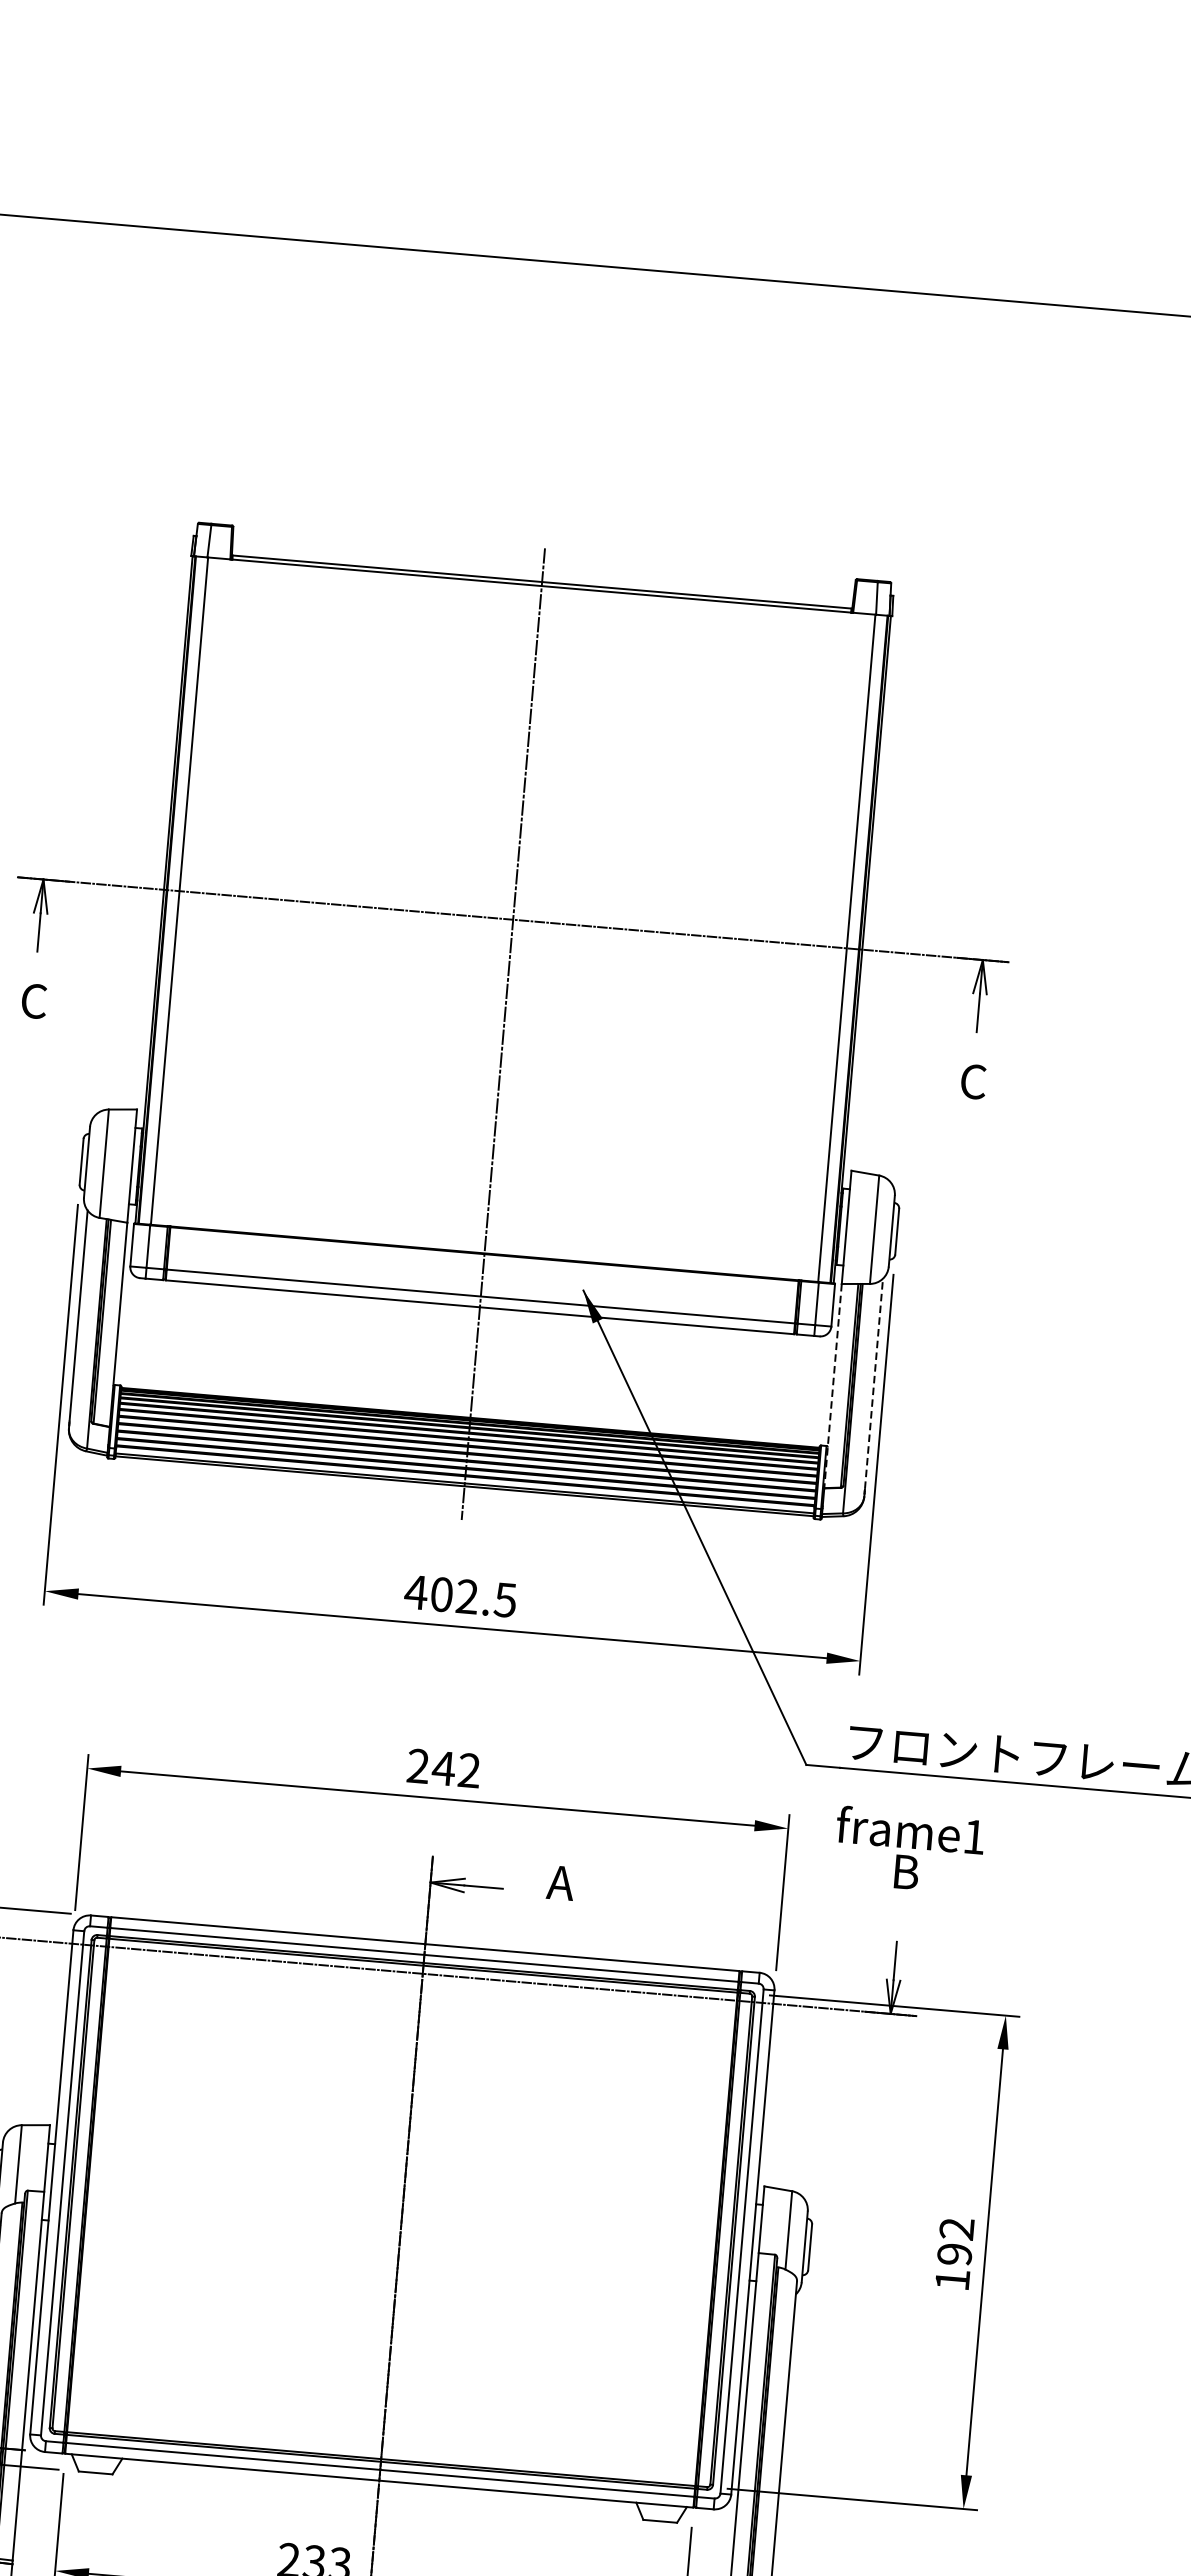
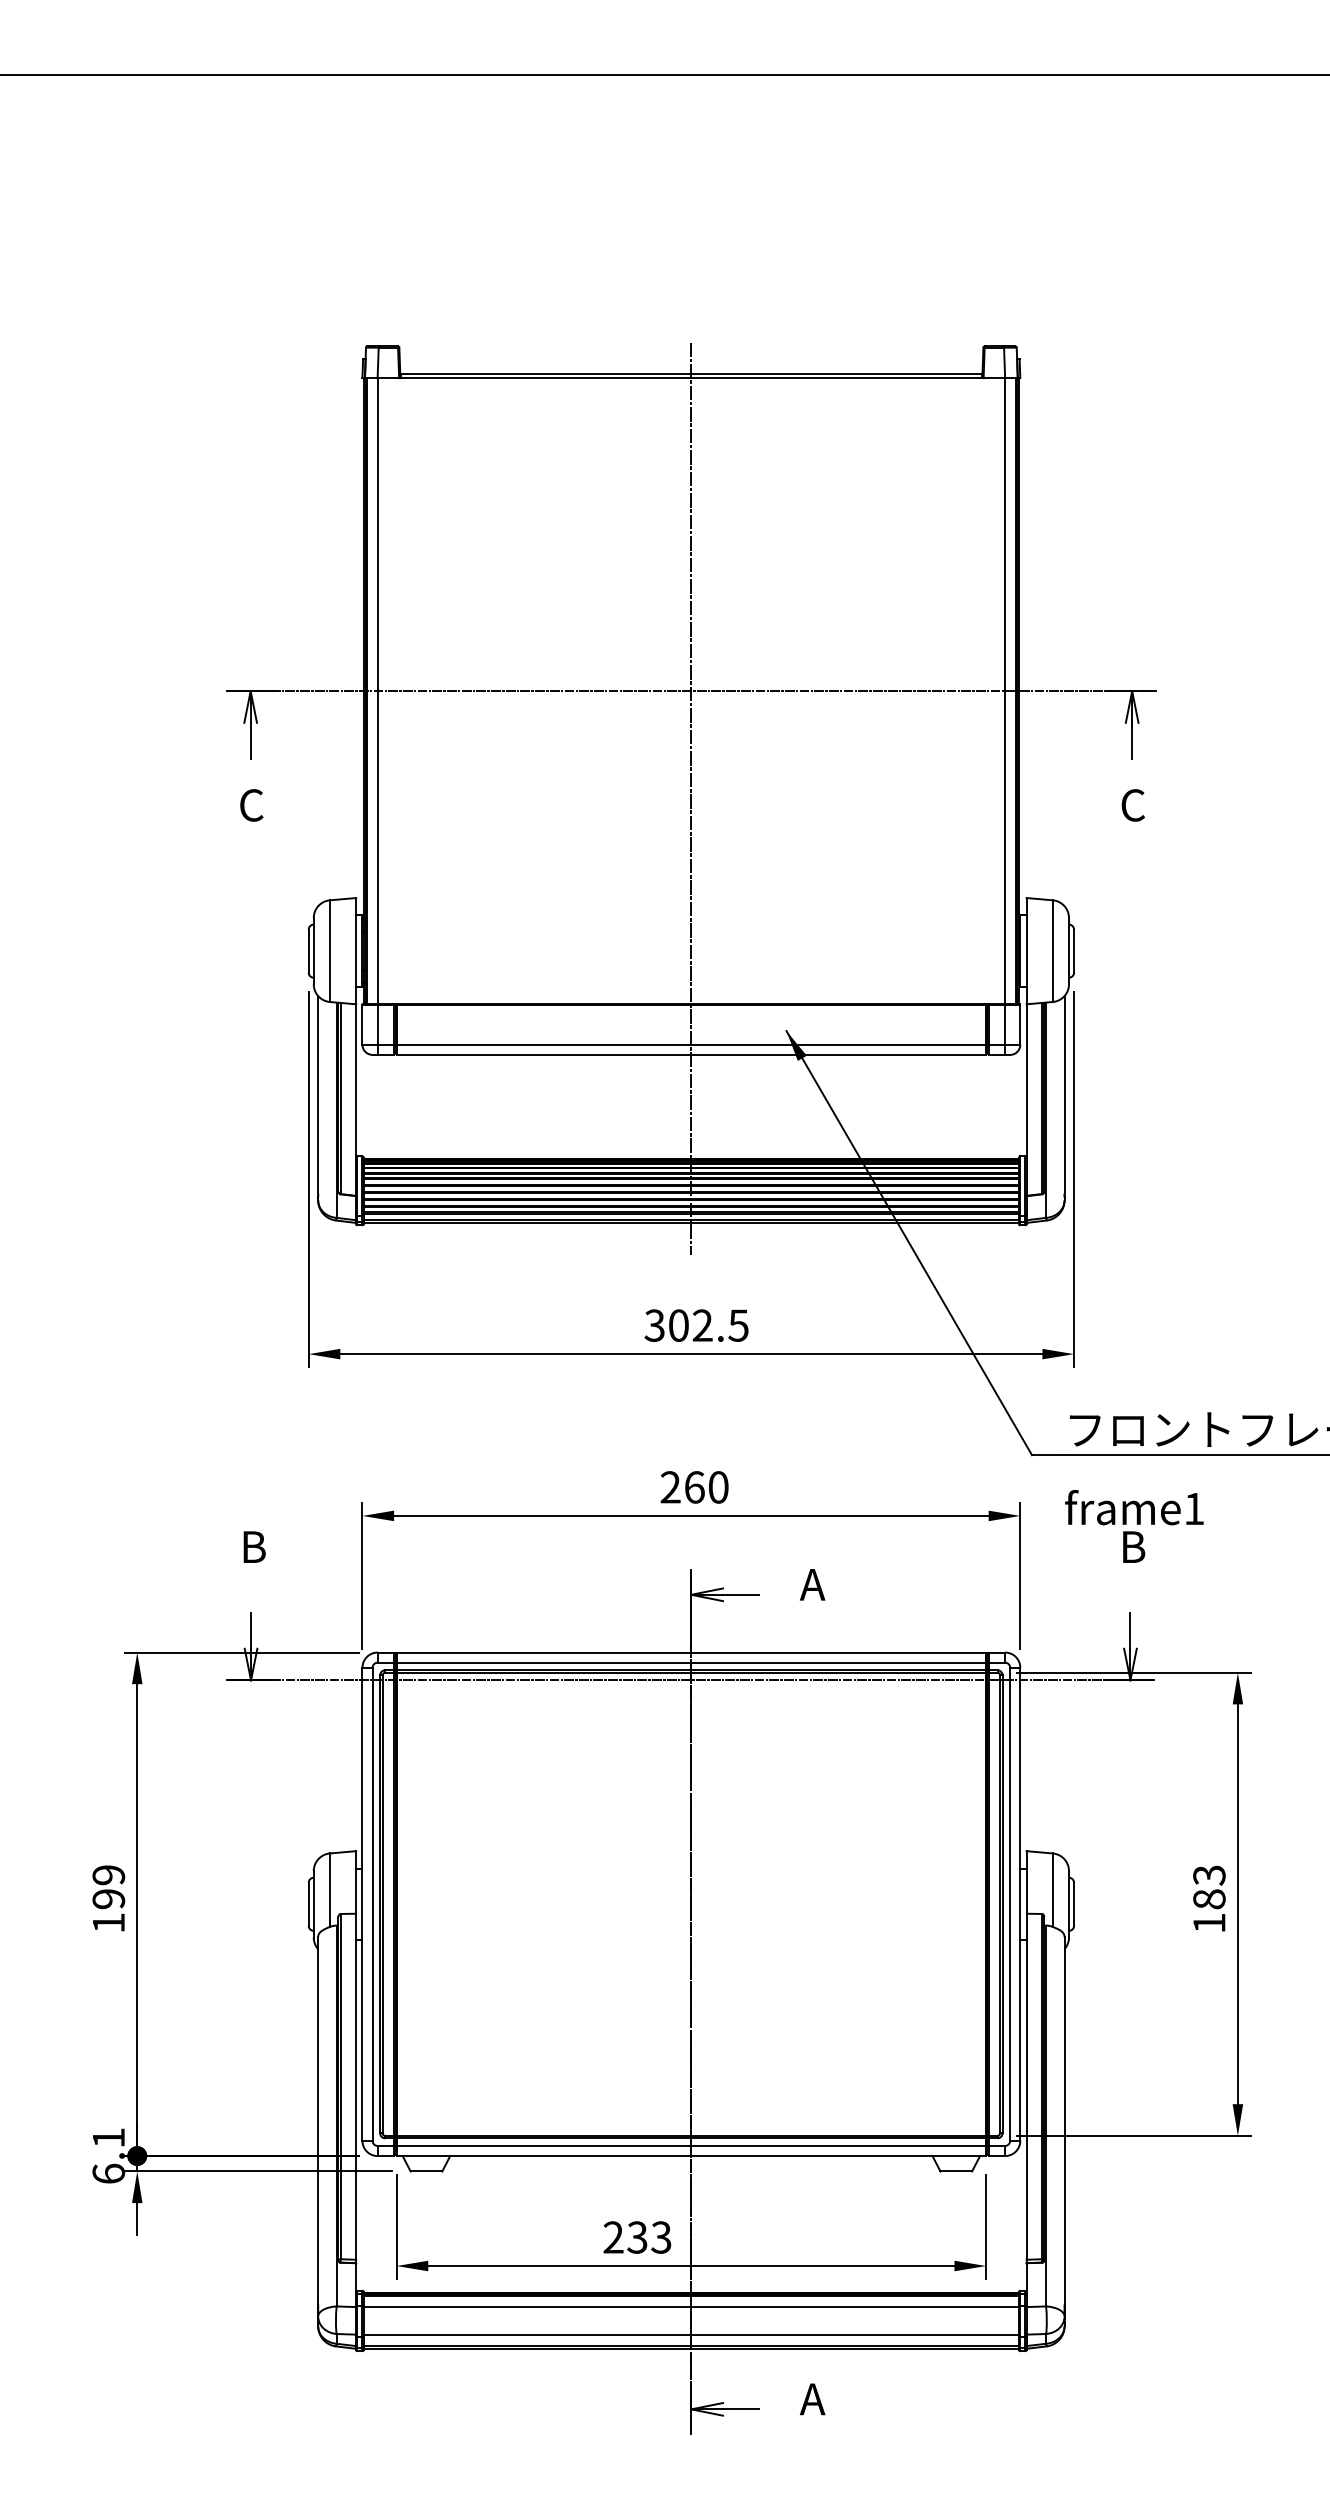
line: (873, 1383) -> (1064, 1094), dashed -> solid
line: (832, 1386) -> (1026, 1100), dashed -> solid
text: (415, 1592) -> (654, 1325), 402.5 -> 302.5
text: (455, 1769) -> (705, 1487), 242 -> 260
text: (955, 2241) -> (1209, 1887), 192 -> 183

